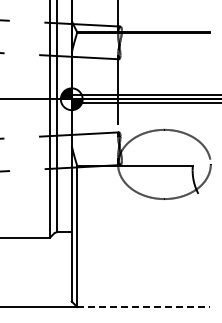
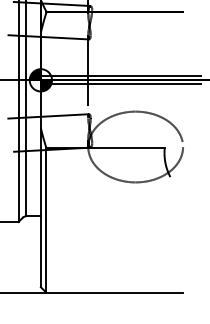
line: (143, 307) -> (114, 293), dashed -> solid

